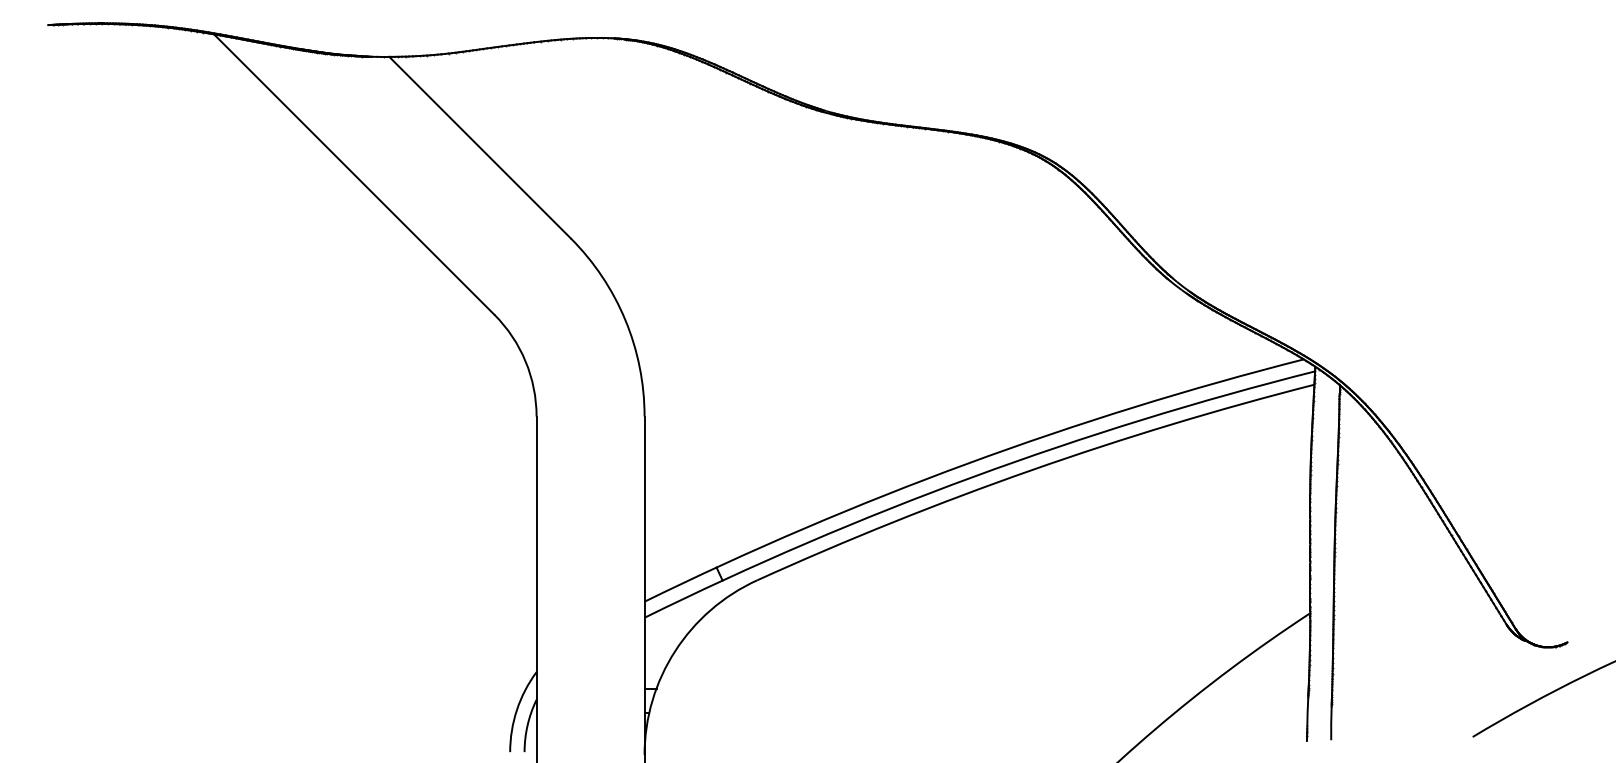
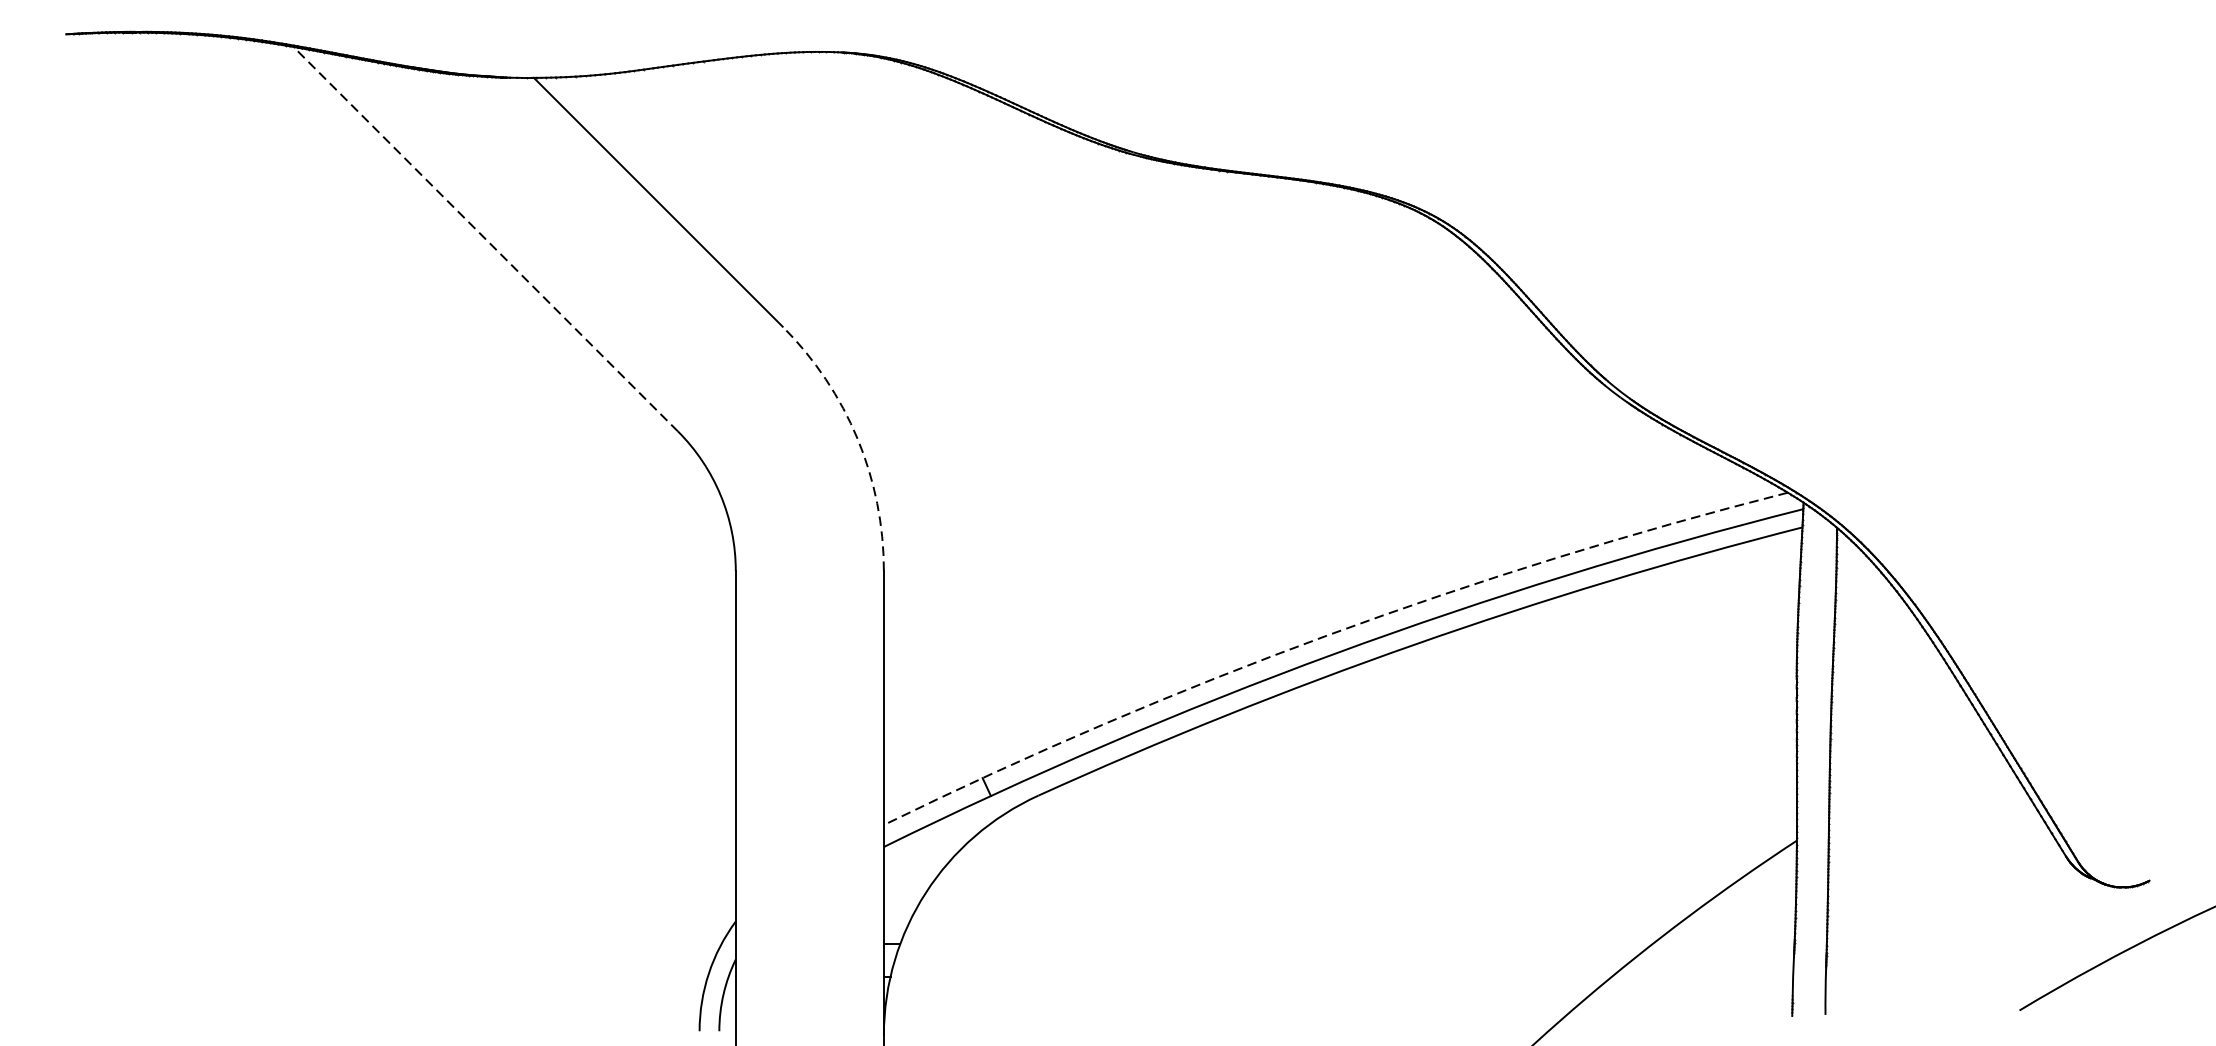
line: (353, 174) -> (484, 239), solid -> dashed
arc: (625, 320) -> (857, 439), solid -> dashed
arc: (967, 463) -> (1326, 635), solid -> dashed

